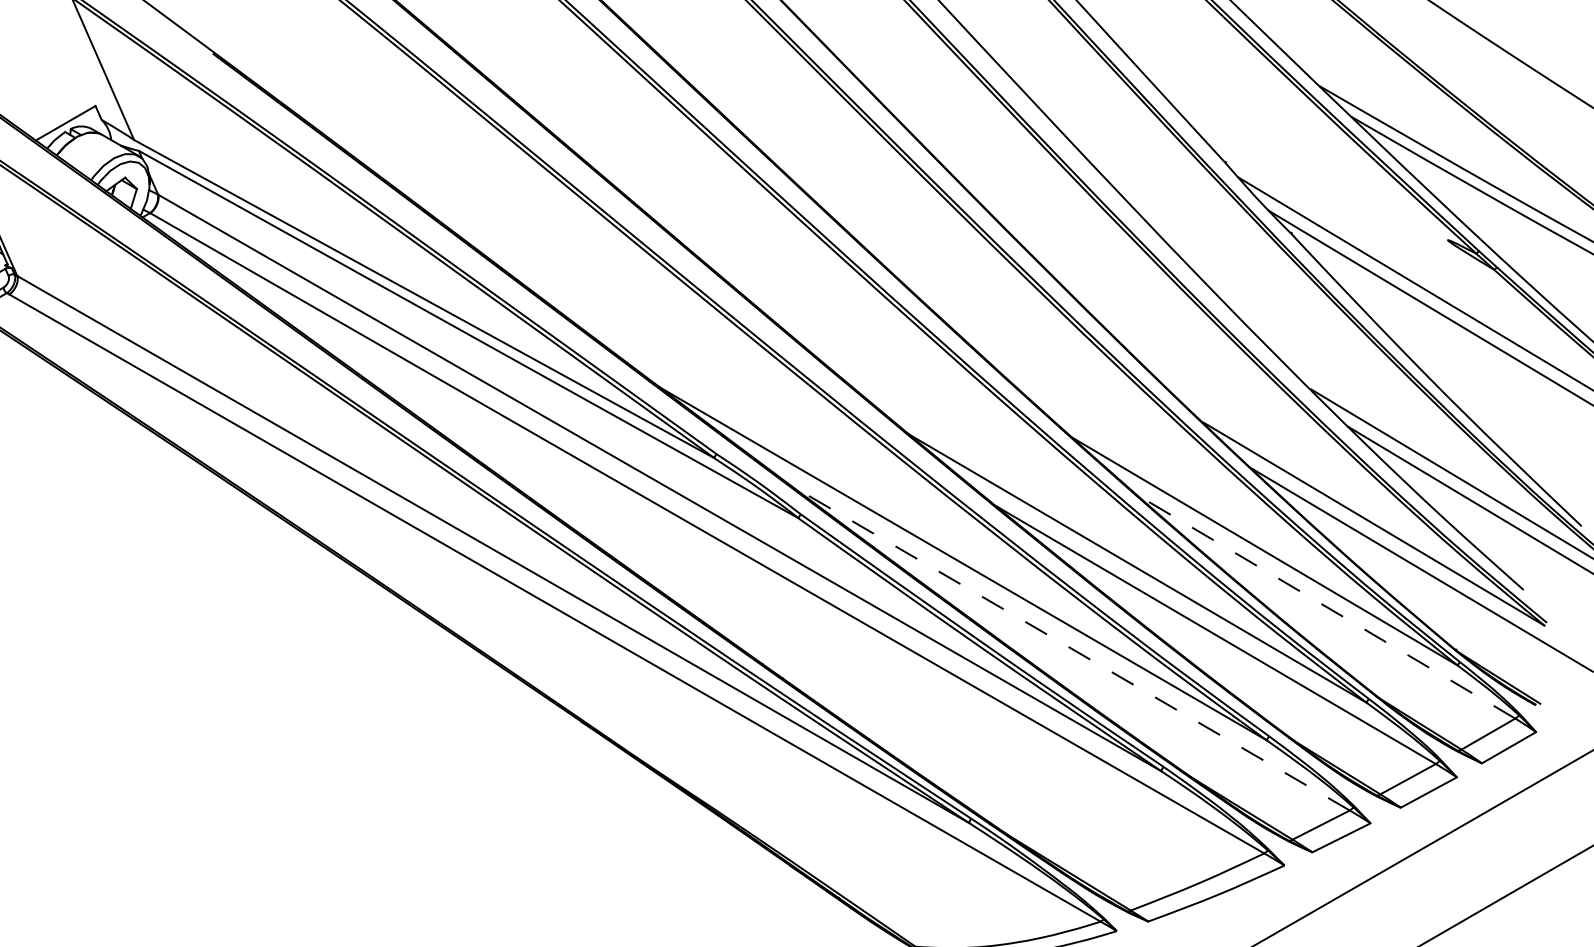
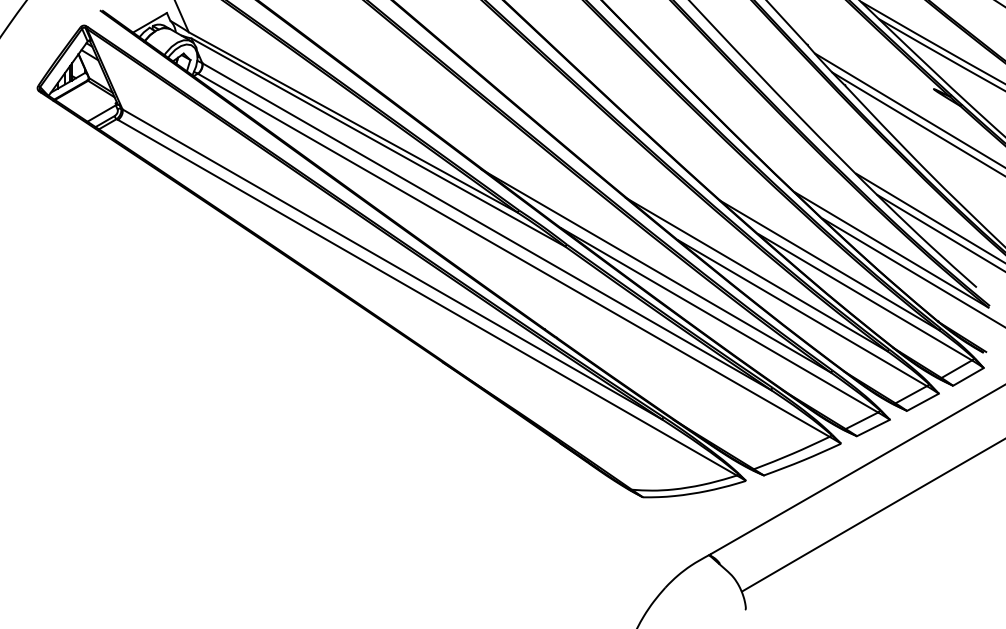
line: (1327, 607) -> (865, 297), dashed -> solid
line: (1069, 648) -> (719, 320), dashed -> solid

